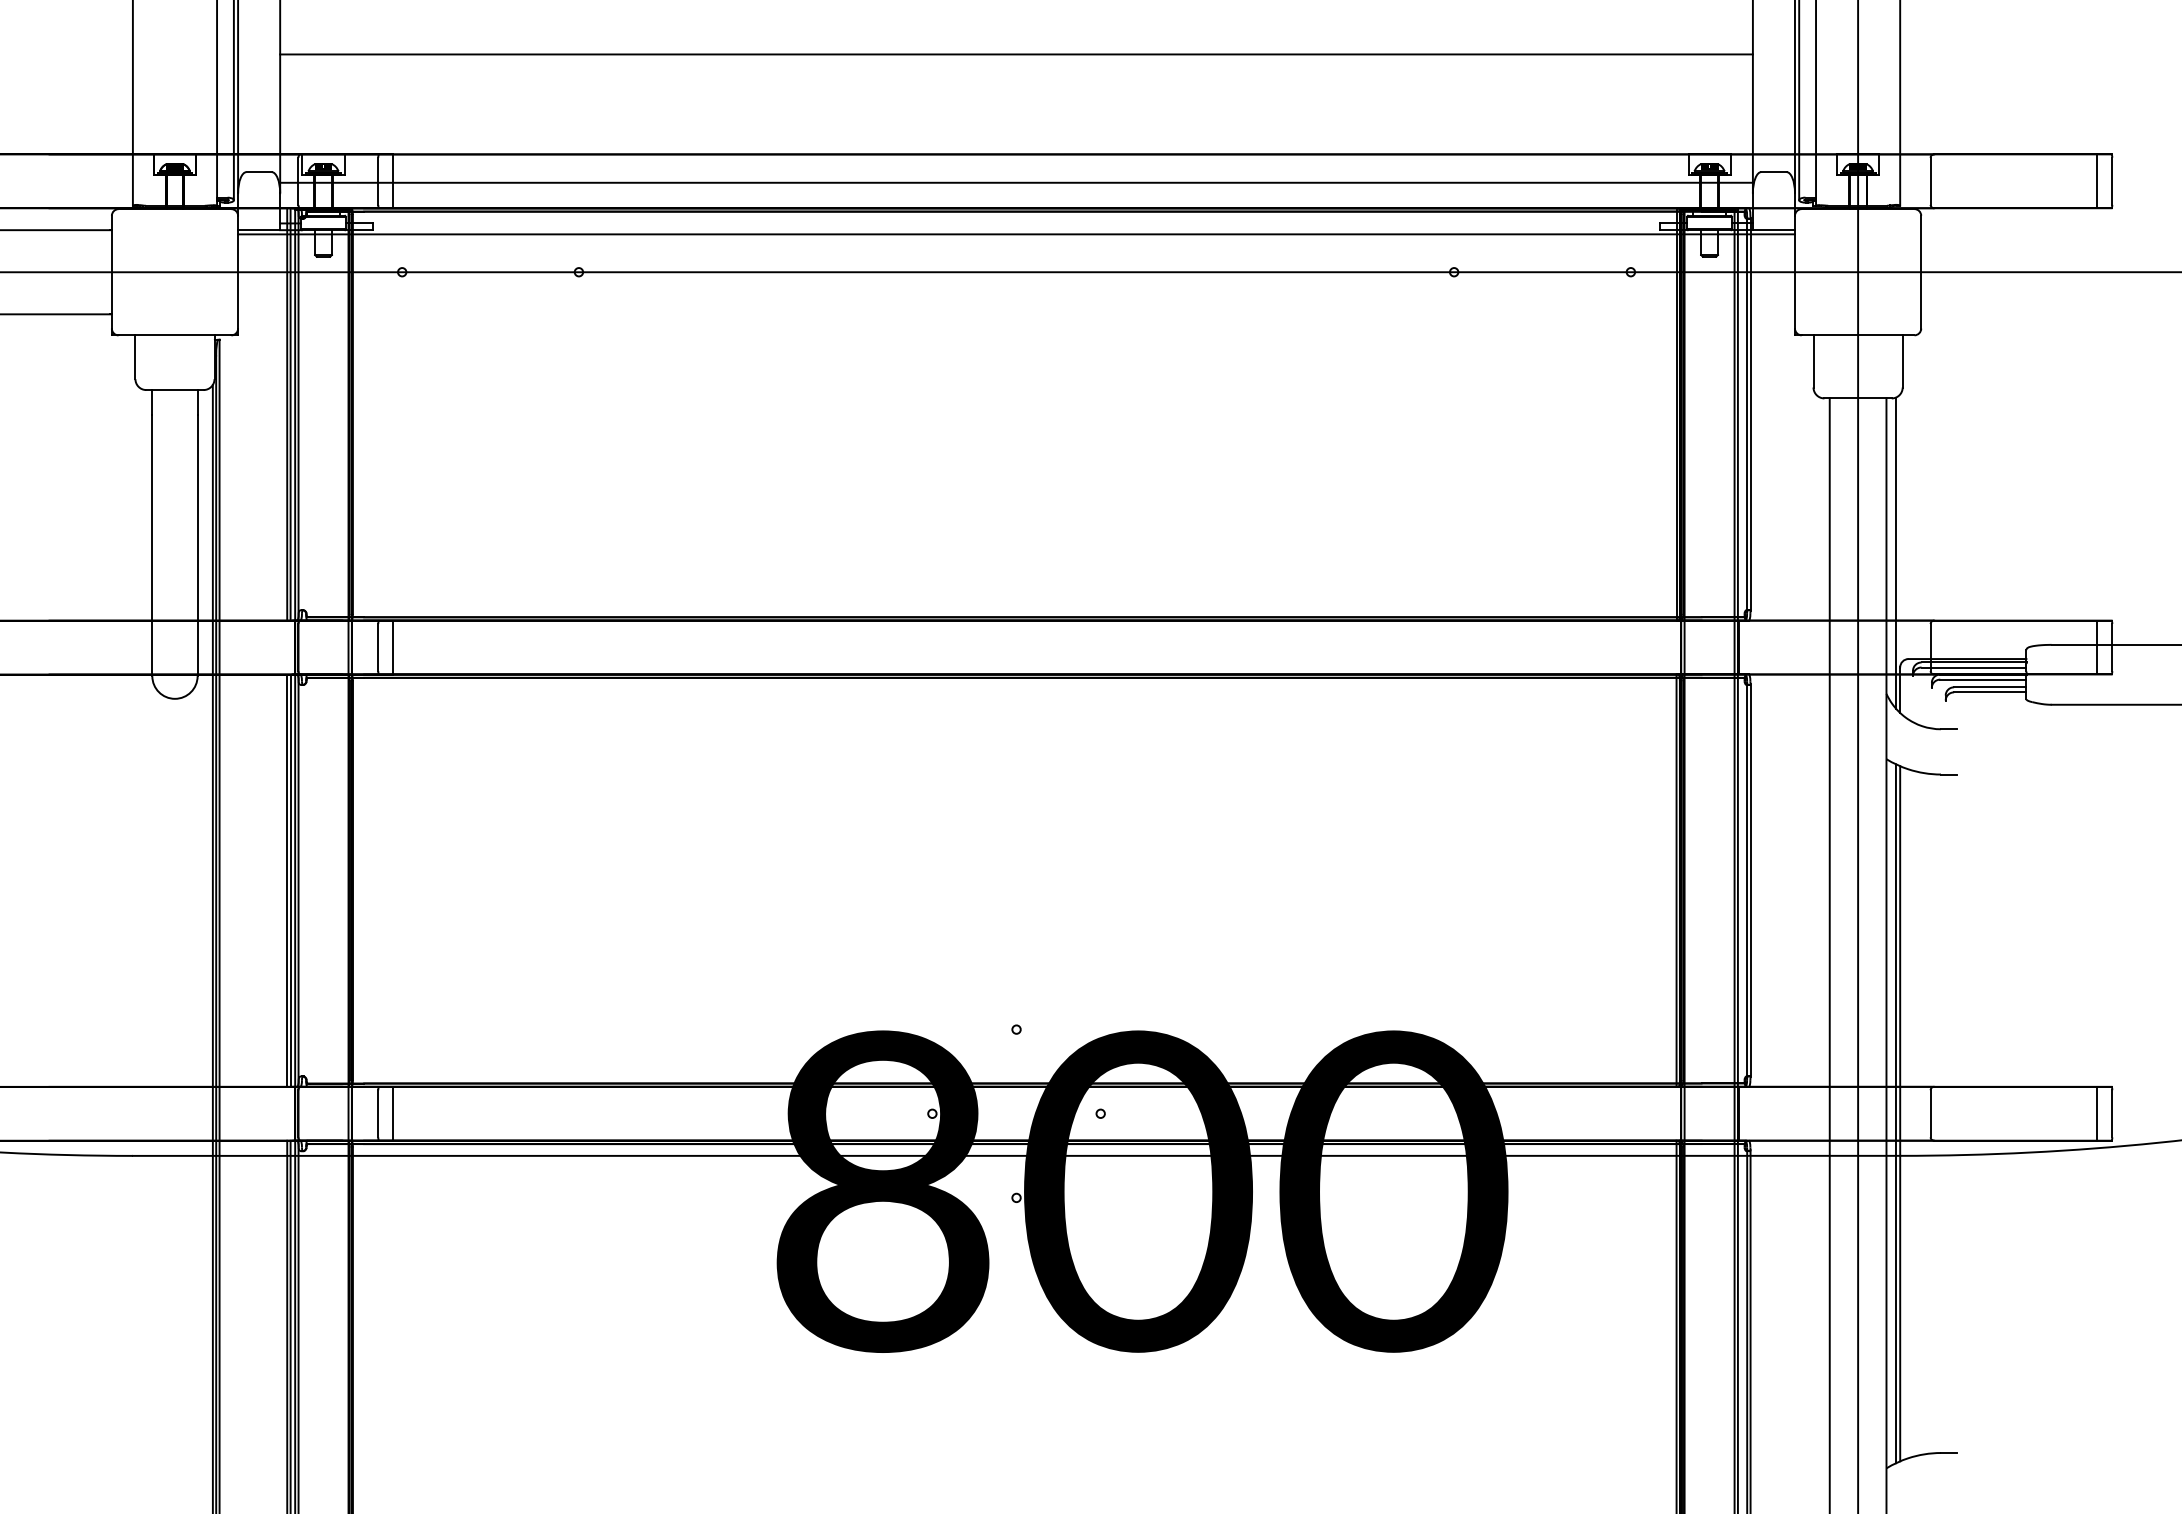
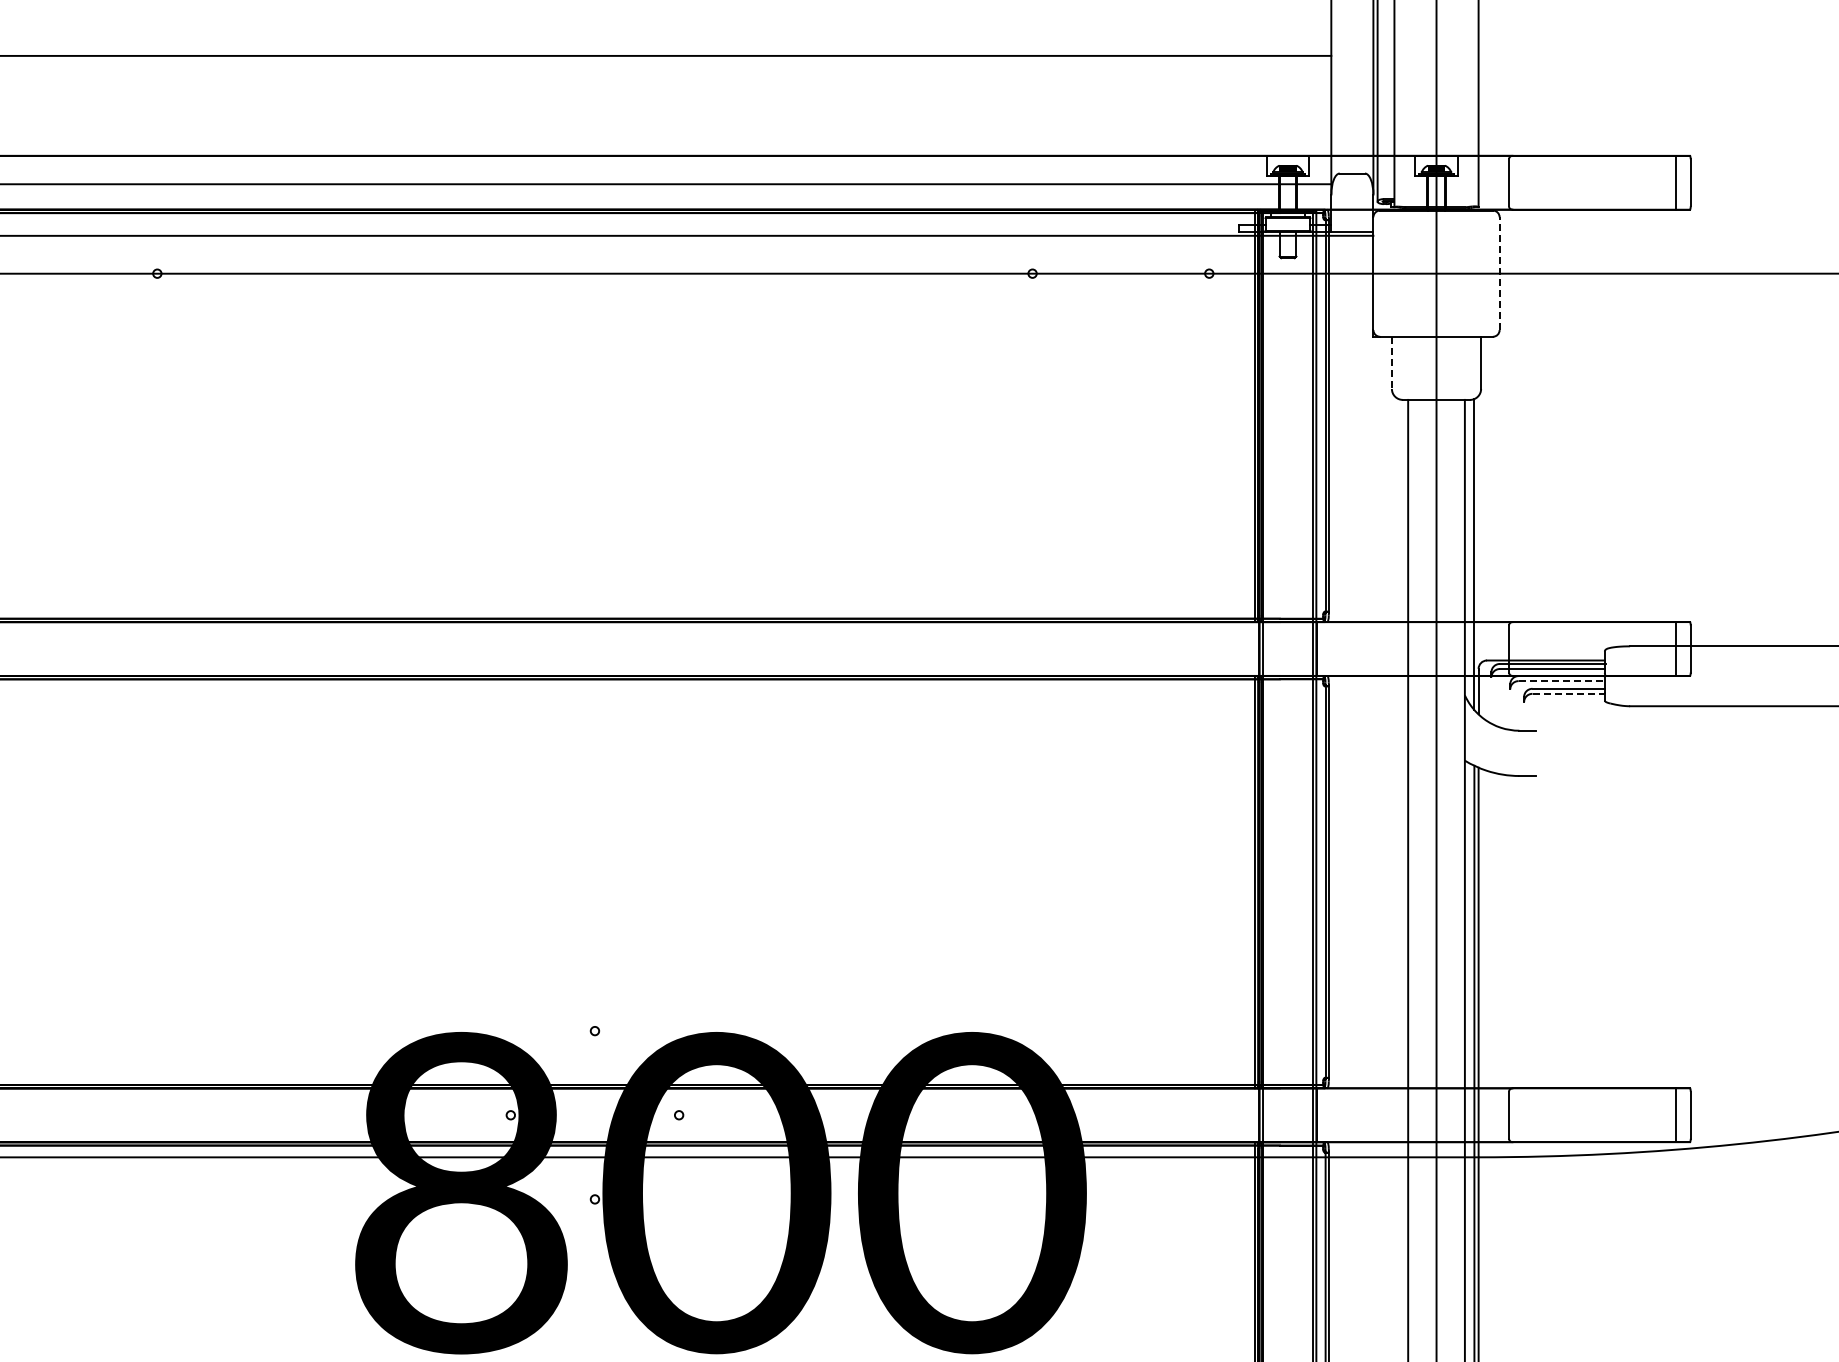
line: (1921, 271) -> (1499, 272), solid -> dashed
line: (1813, 361) -> (1391, 362), solid -> dashed
line: (1983, 679) -> (1561, 680), solid -> dashed
line: (1990, 692) -> (1568, 693), solid -> dashed

